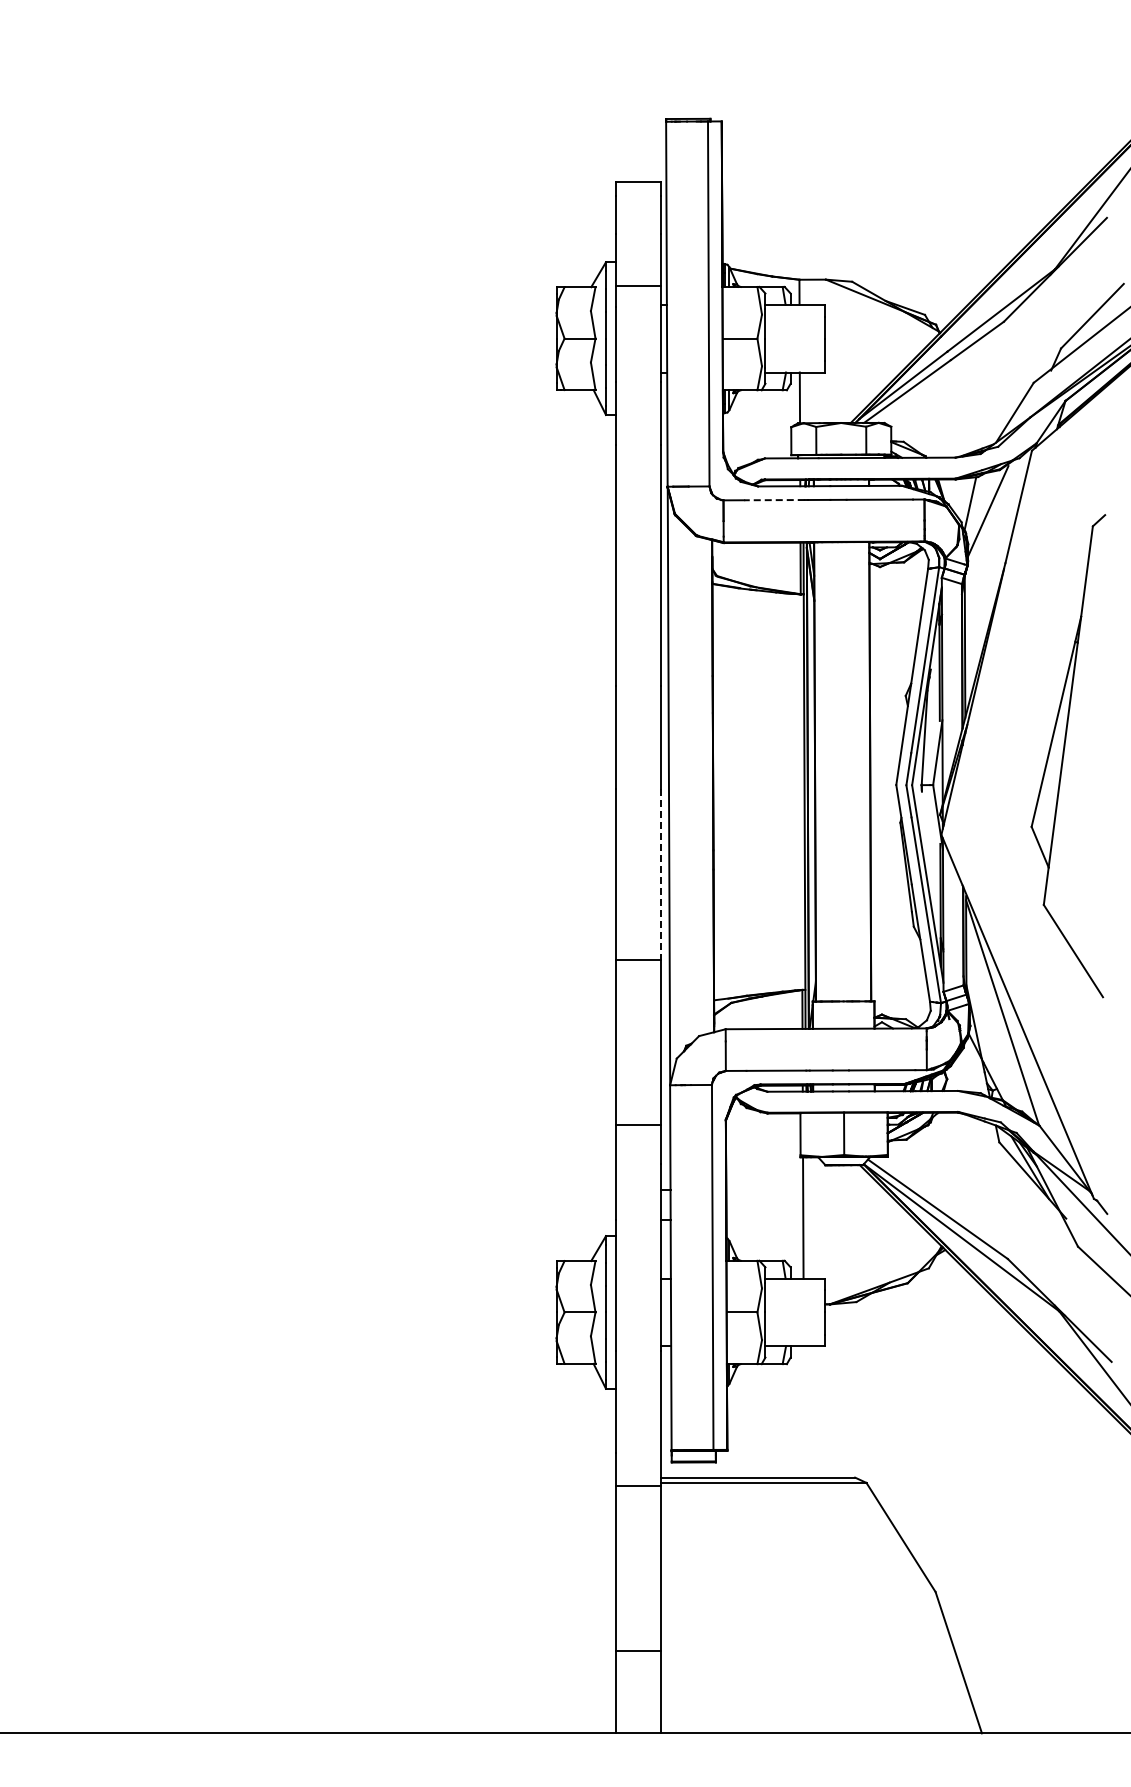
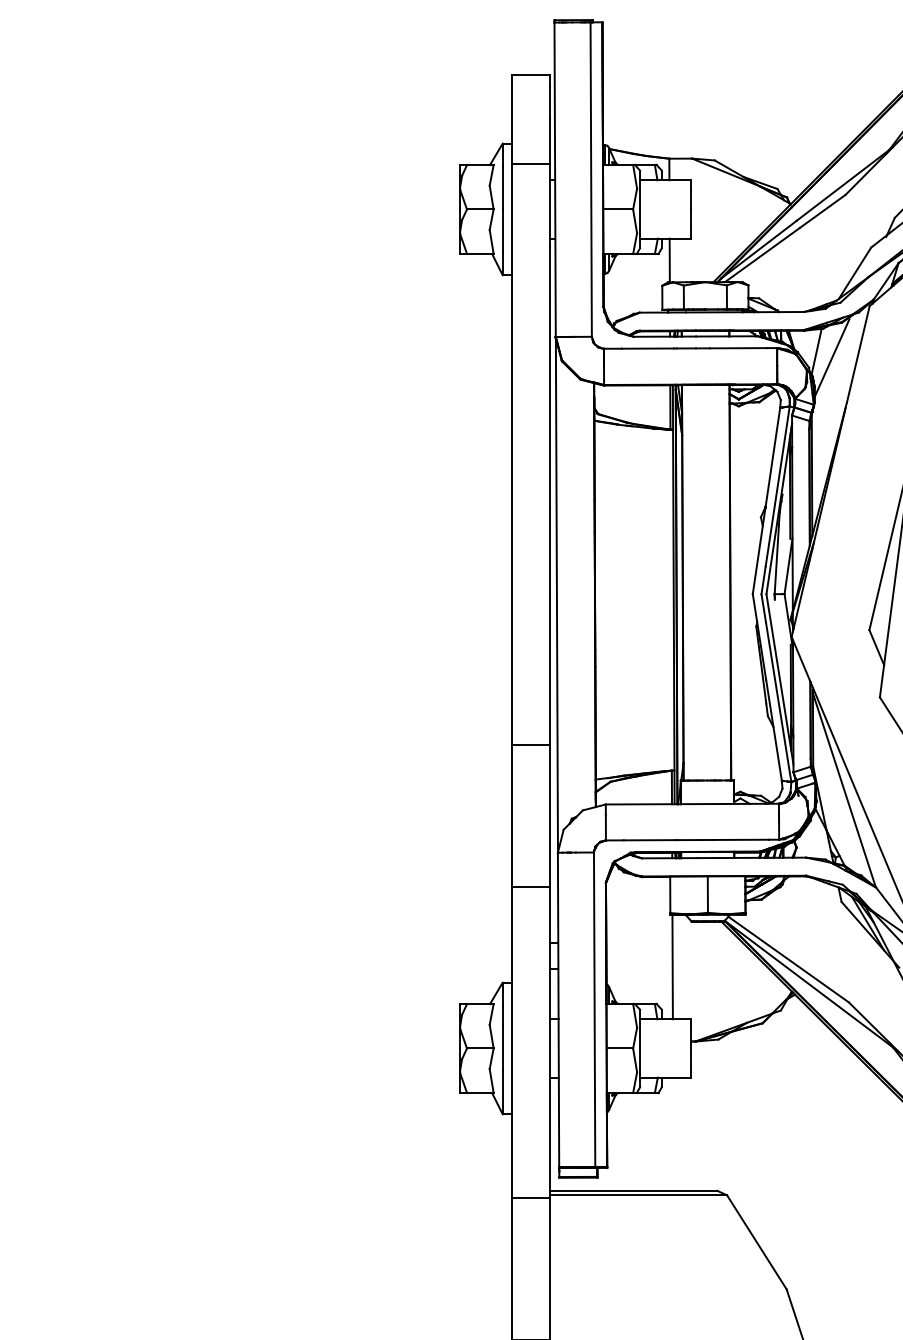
line: (774, 500) -> (647, 348), dashed -> solid
line: (660, 874) -> (549, 671), dashed -> solid

